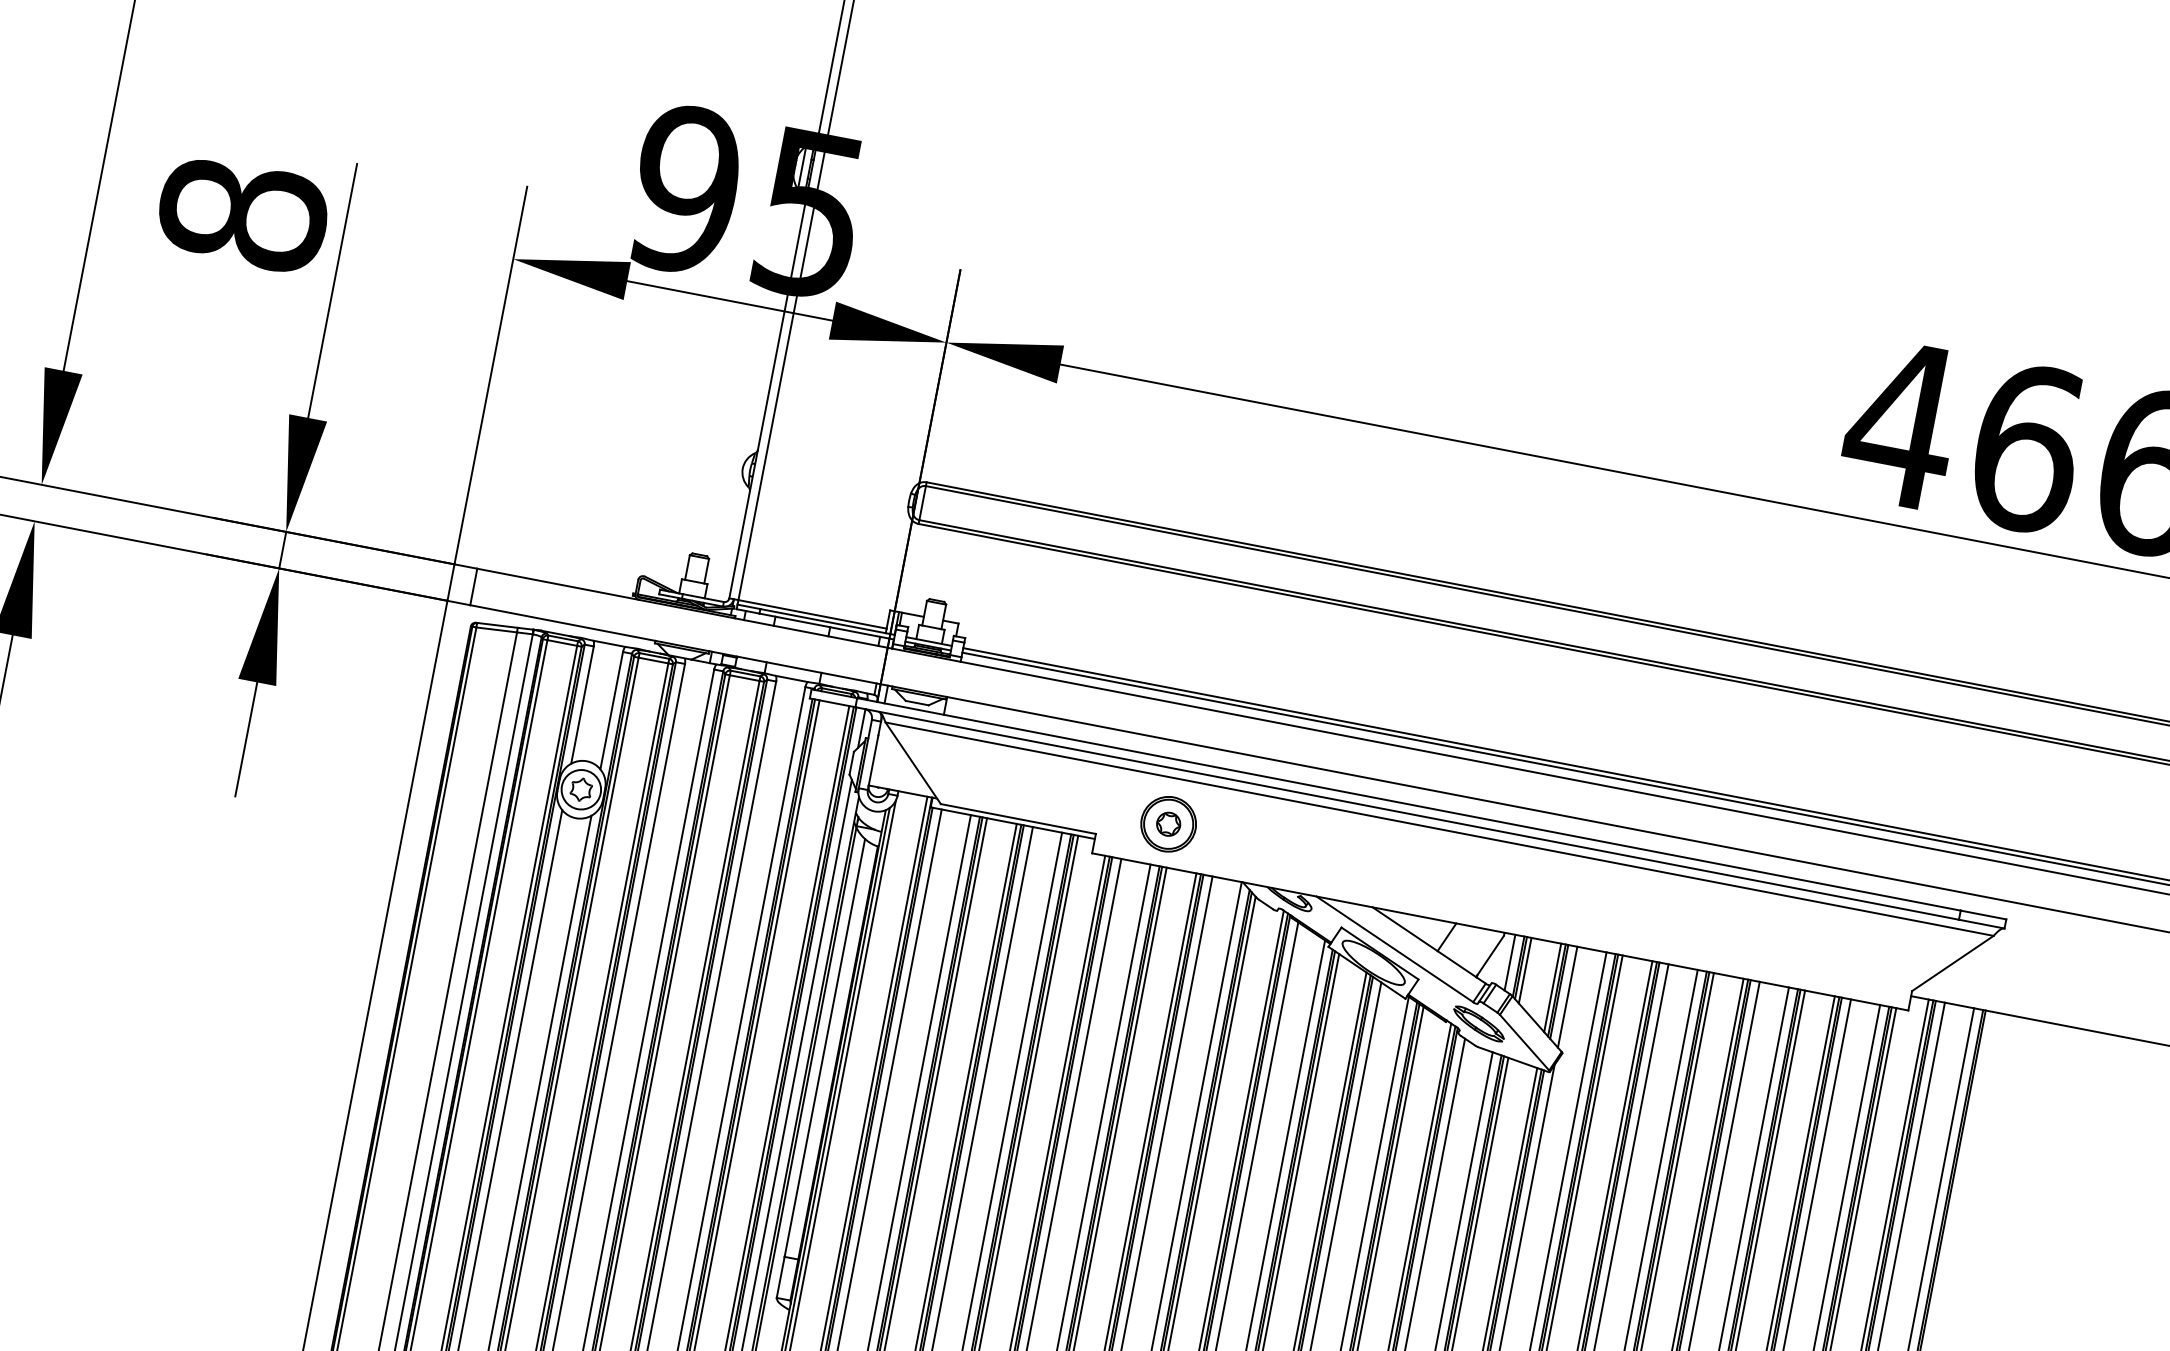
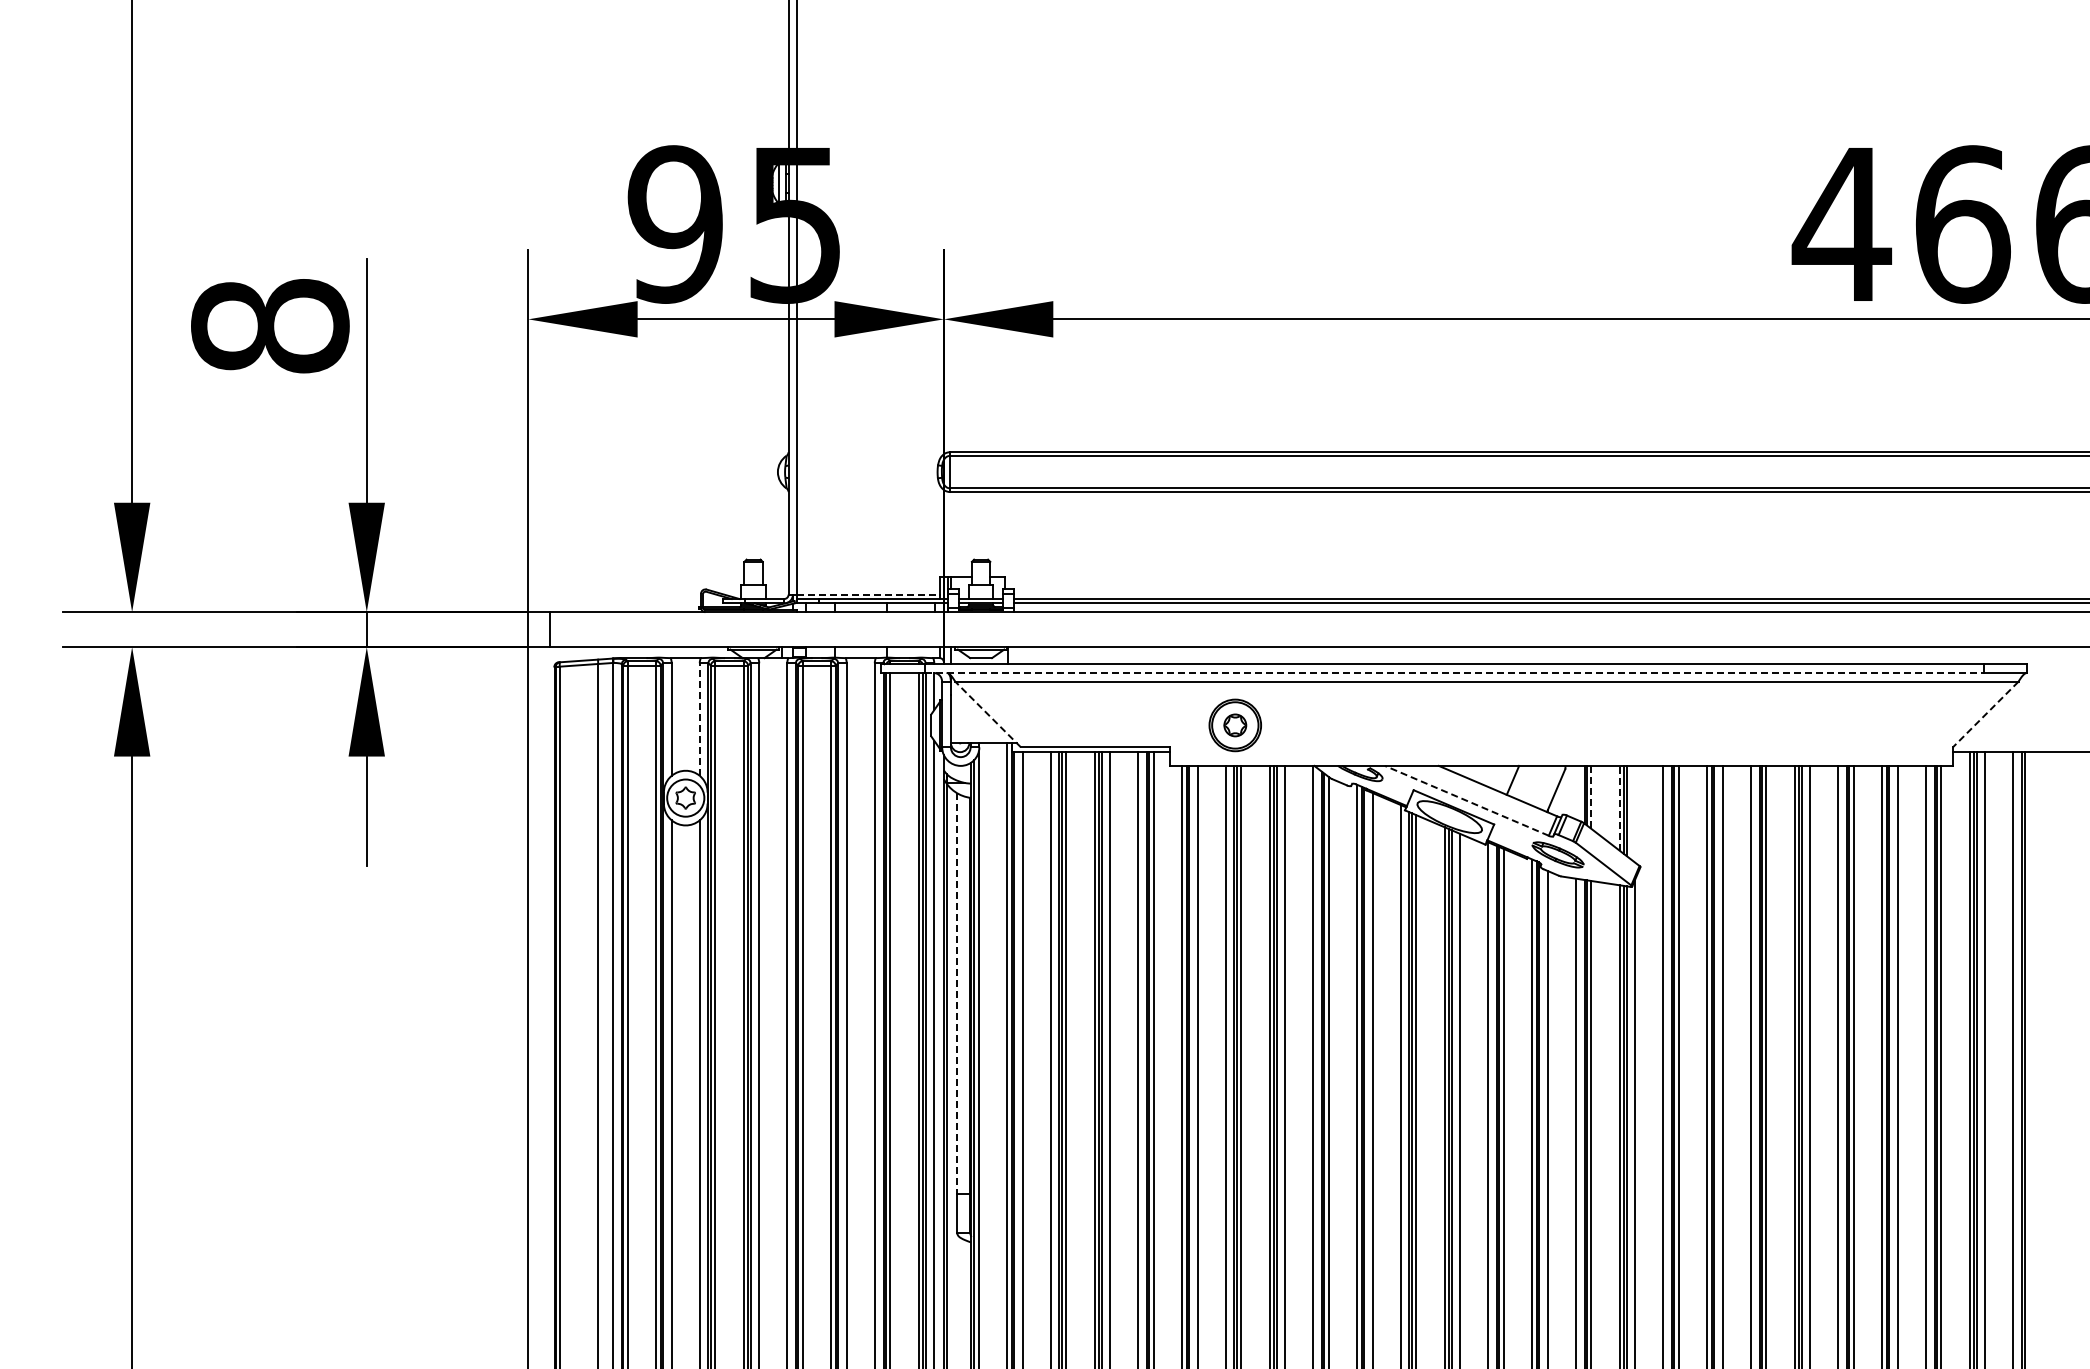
line: (812, 614) -> (868, 594), solid -> dashed
line: (611, 710) -> (699, 719), solid -> dashed
line: (912, 763) -> (987, 714), solid -> dashed
line: (1407, 813) -> (1454, 672), solid -> dashed
line: (1394, 948) -> (1466, 800), solid -> dashed
line: (1509, 962) -> (1575, 792), removed
line: (1952, 963) -> (1985, 714), solid -> dashed
line: (1525, 970) -> (1591, 797), solid -> dashed
line: (1552, 986) -> (1619, 807), solid -> dashed
line: (1568, 996) -> (1635, 813), removed
line: (825, 1048) -> (957, 994), solid -> dashed

